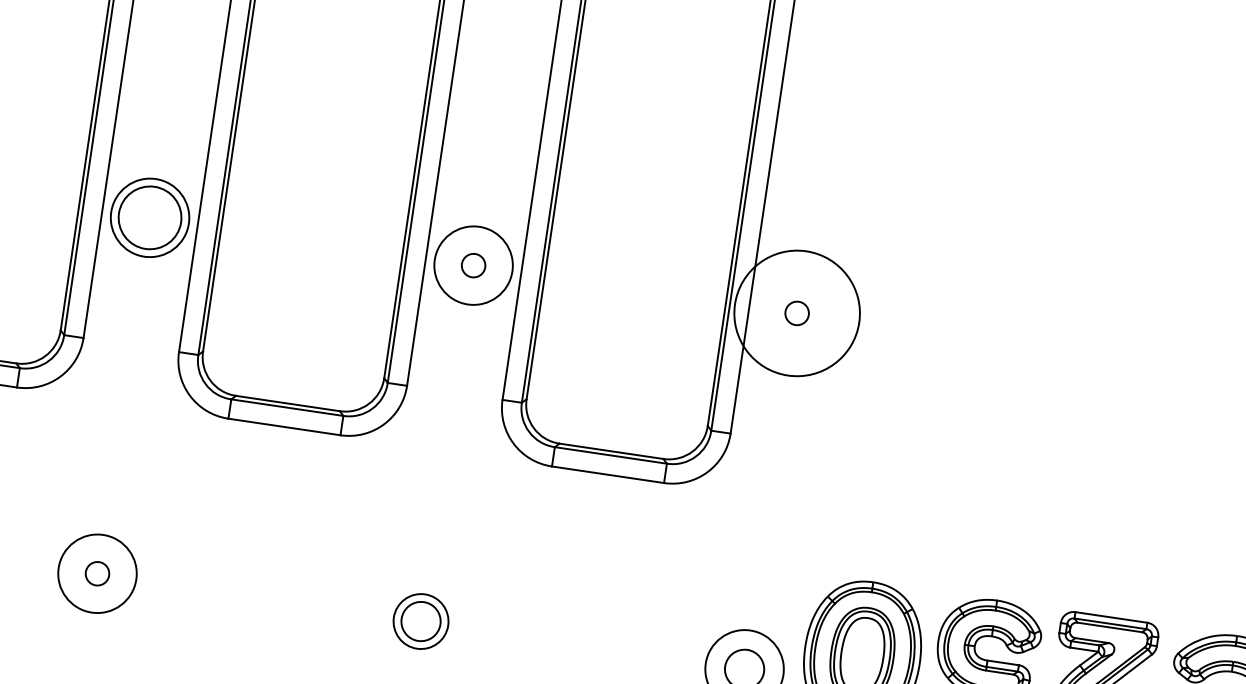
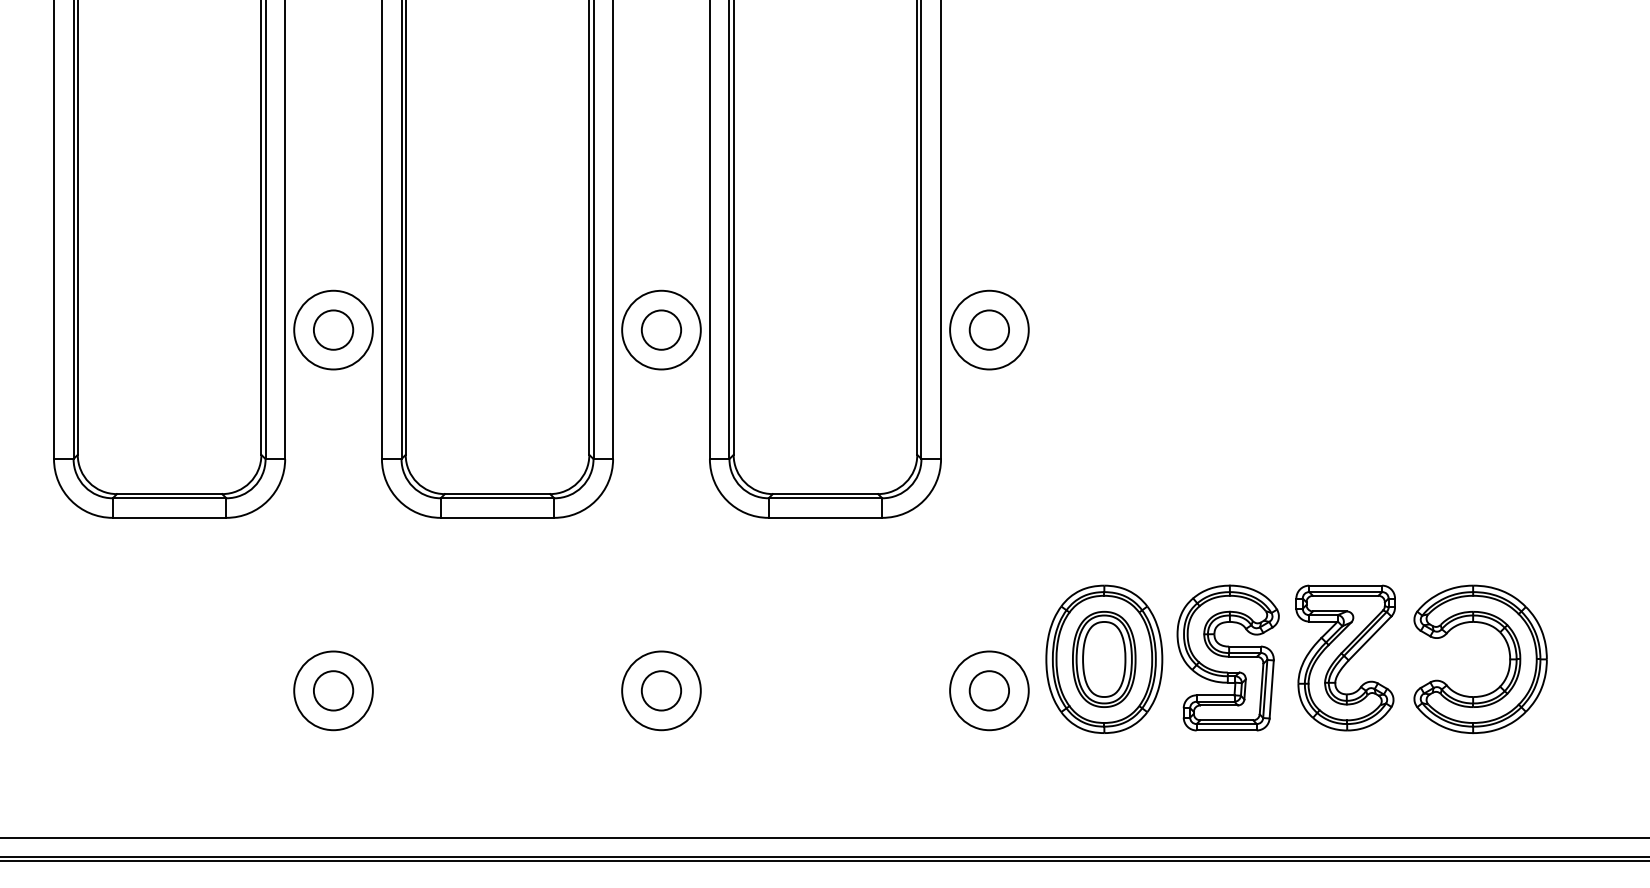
circle: (150, 217) -> (333, 329), size x0.62
circle: (473, 265) -> (661, 329), size x1.67
circle: (797, 312) -> (989, 329), size x0.62
circle: (797, 312) -> (989, 329), size x1.67
circle: (97, 573) -> (333, 690), size x1.67
circle: (421, 621) -> (661, 690), size x1.43

